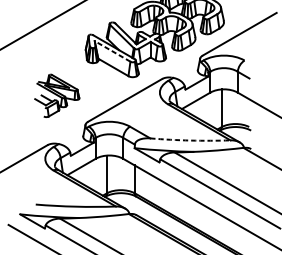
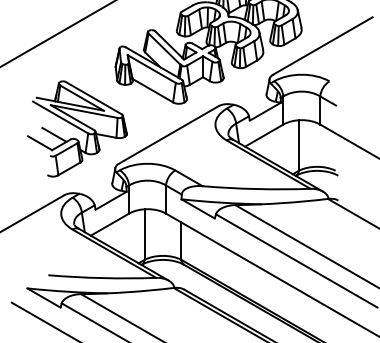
line: (112, 51) -> (151, 69), dashed -> solid
part: (56, 95) -> (76, 128), size x1.67
arc: (190, 140) -> (256, 189), dashed -> solid

